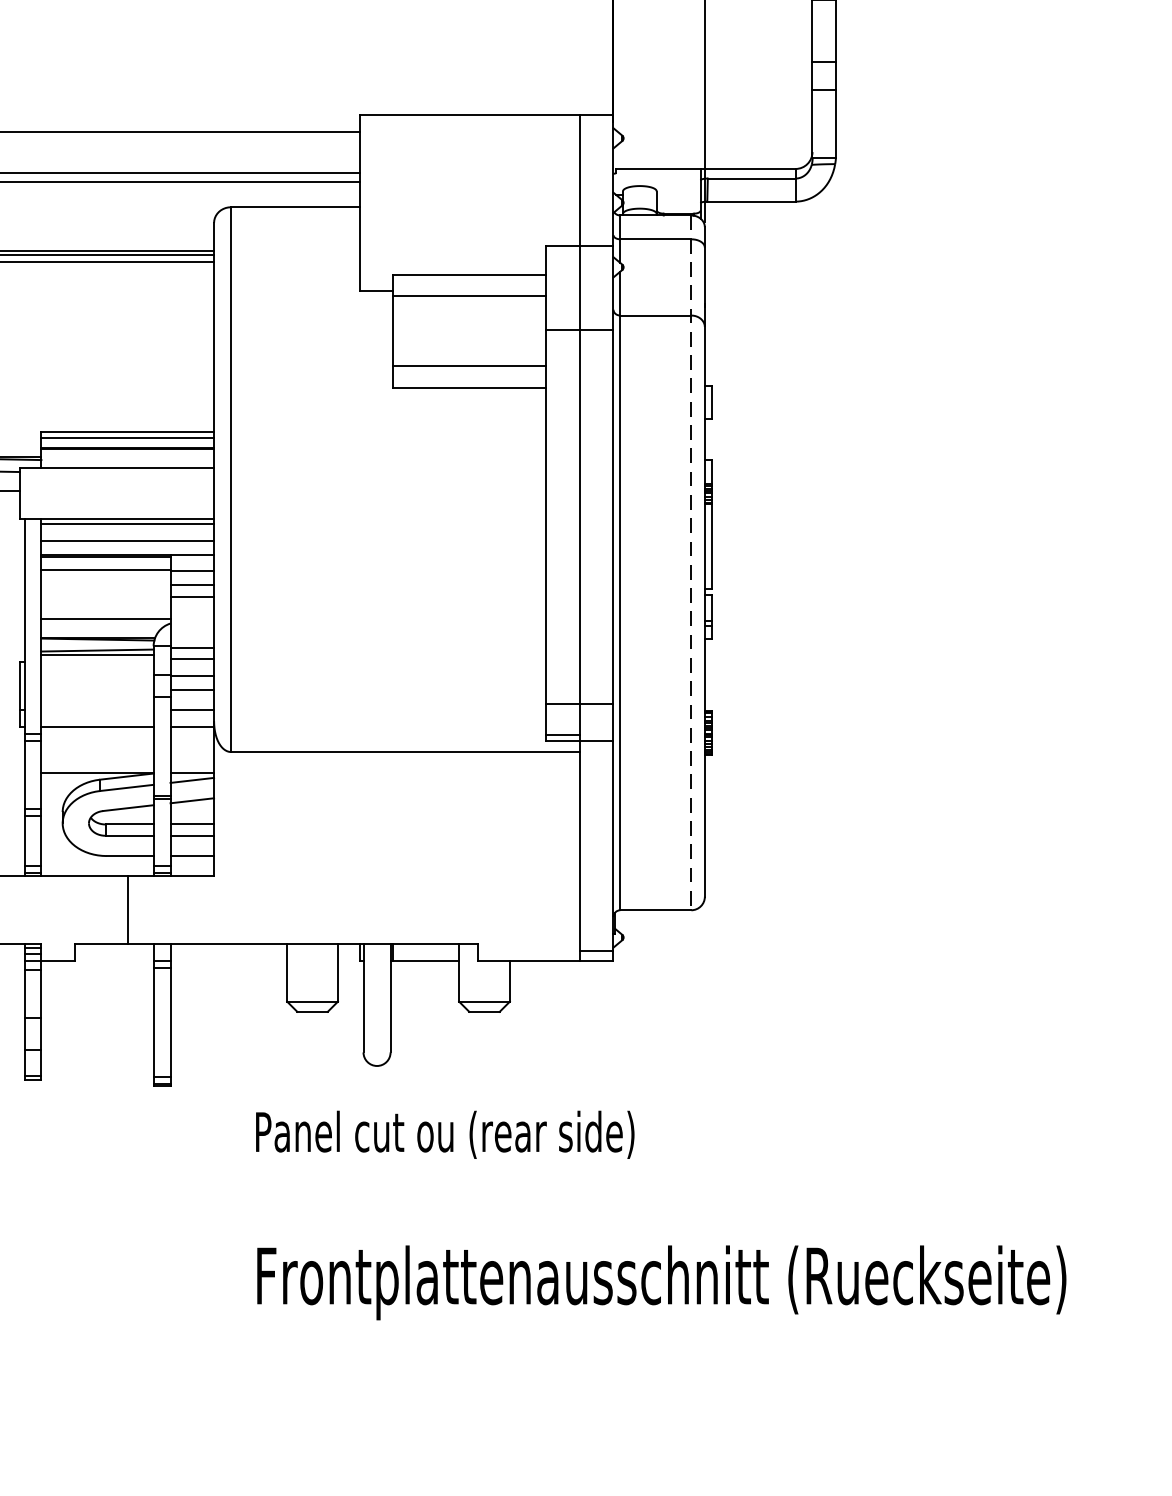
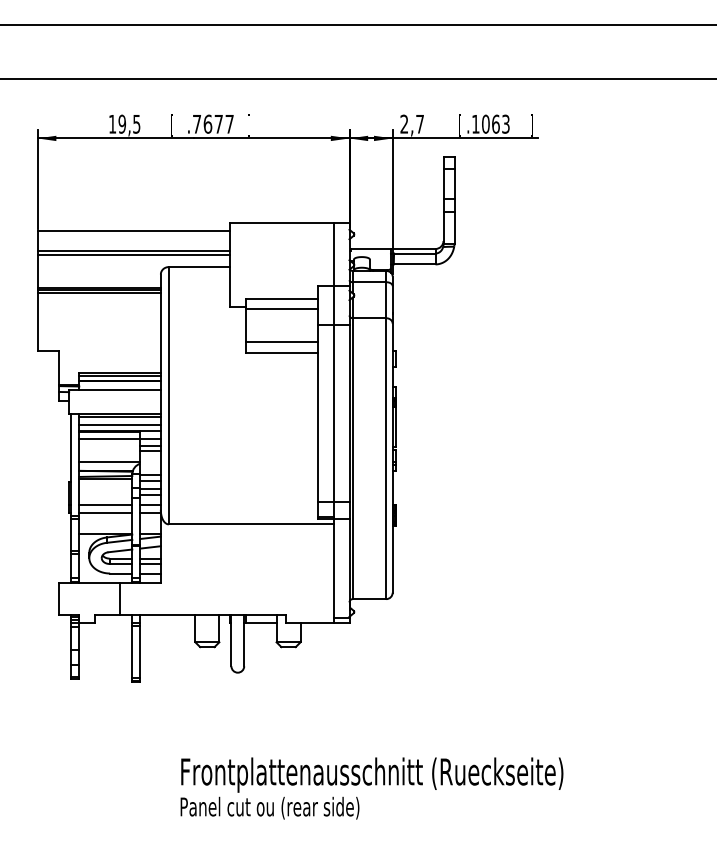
line: (691, 563) -> (386, 435), dashed -> solid
line: (96, 709) -> (105, 504), added
text: (444, 1133) -> (269, 807), moved

